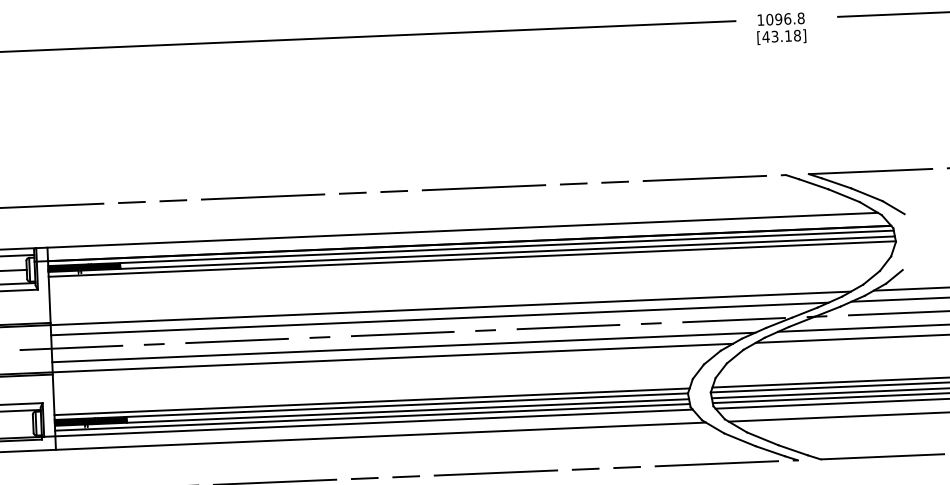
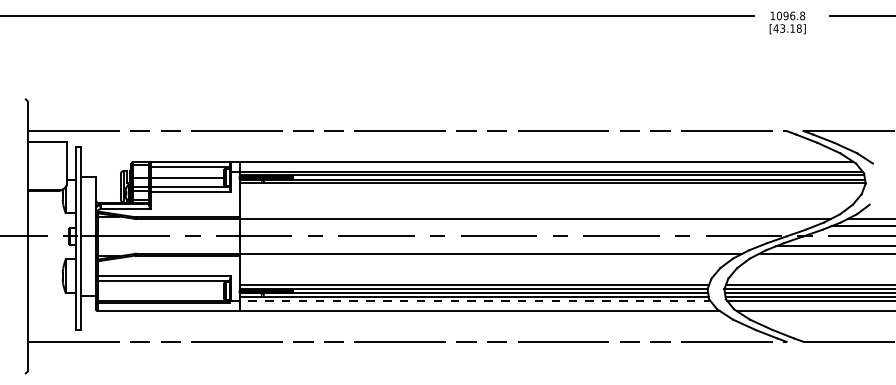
line: (439, 319) -> (526, 226), removed
line: (403, 347) -> (499, 246), removed
line: (367, 423) -> (470, 301), solid -> dashed

